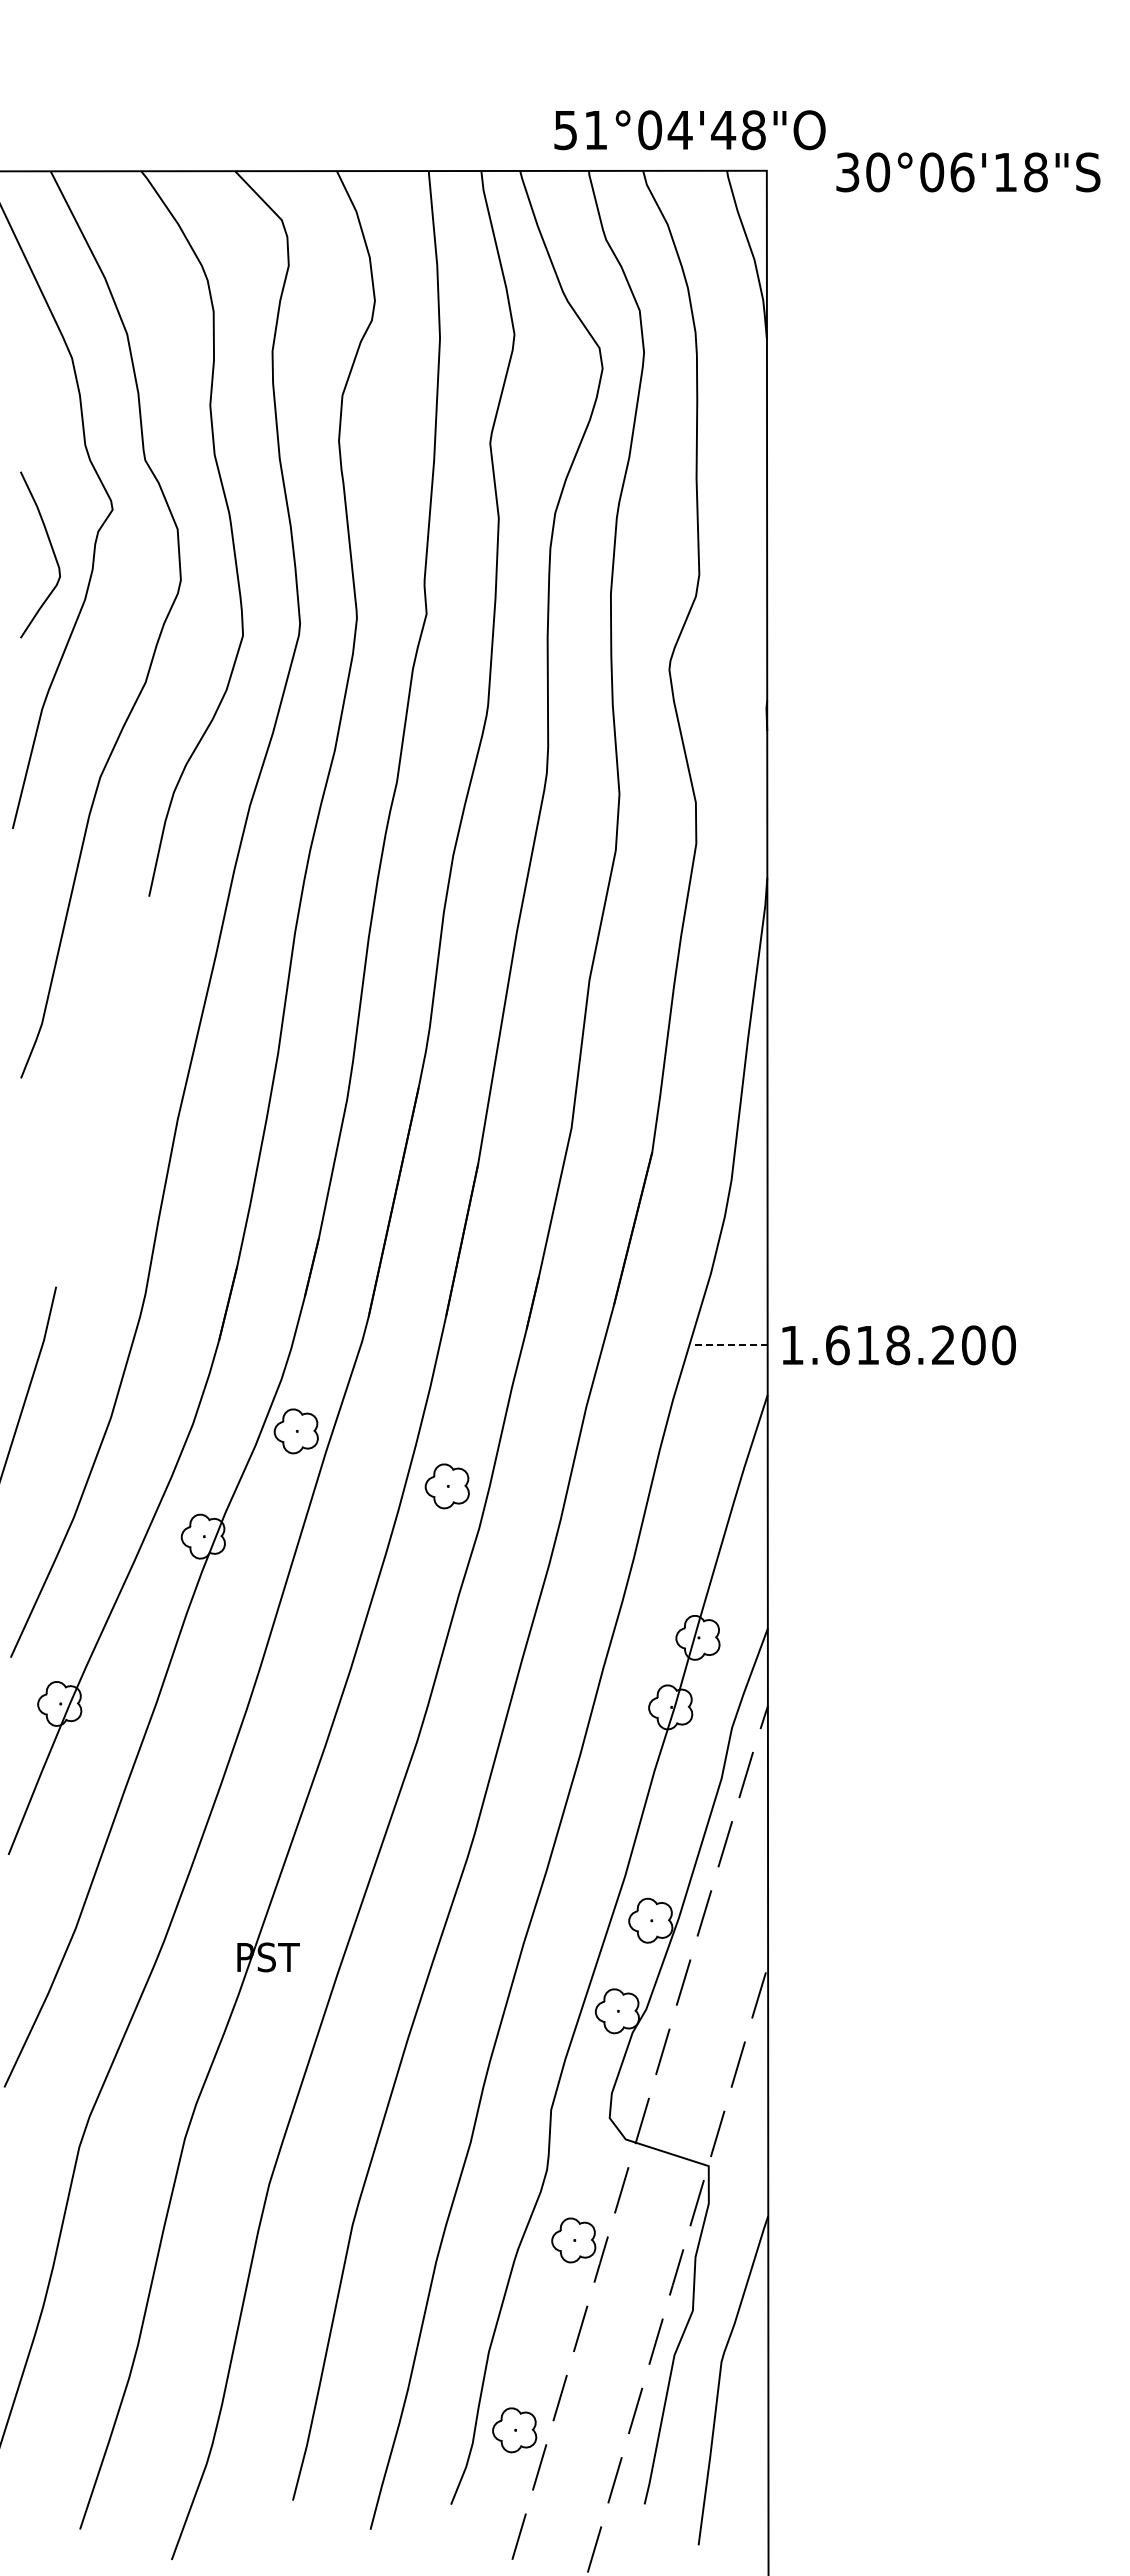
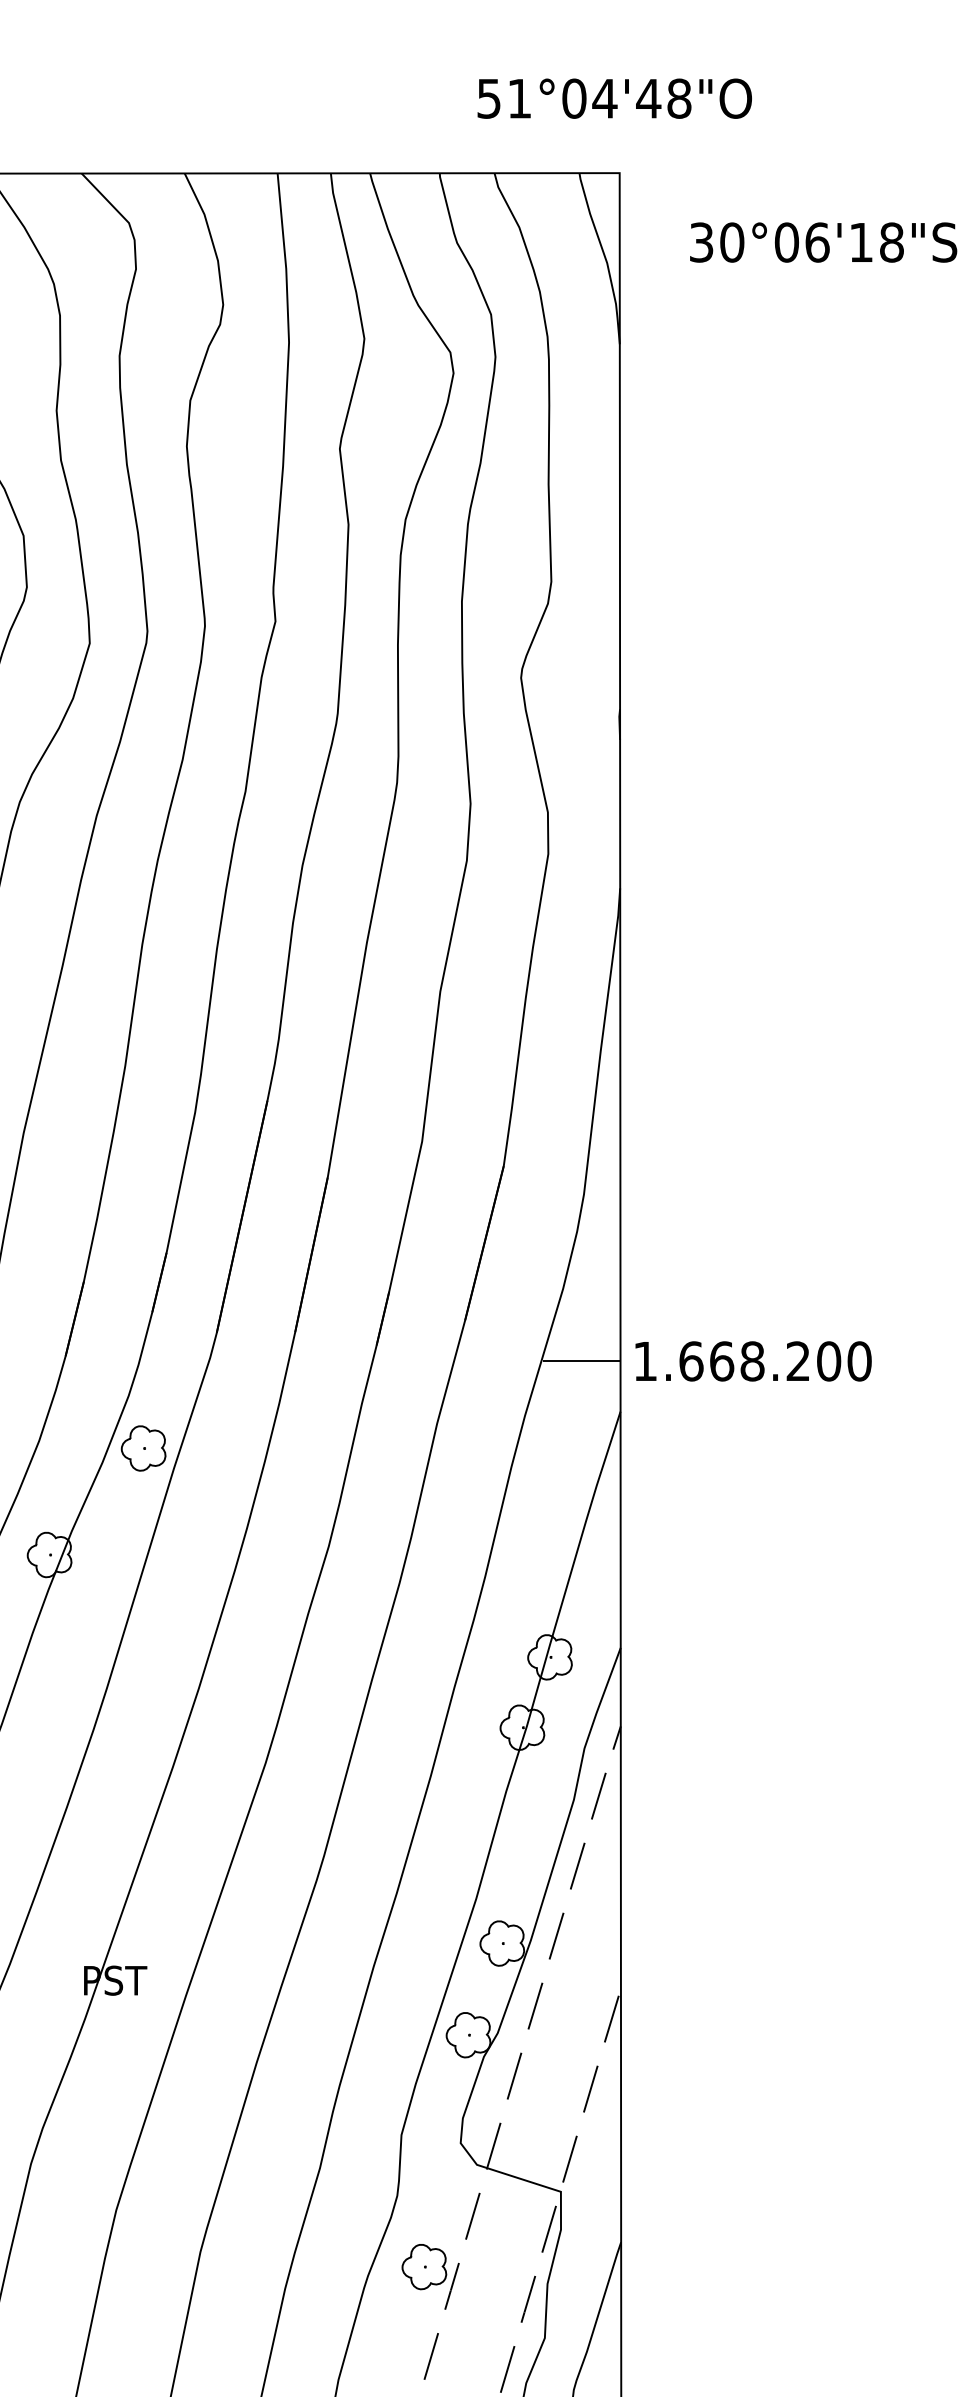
text: (689, 130) -> (614, 98), moved
text: (968, 172) -> (823, 242), moved
line: (729, 1345) -> (581, 1361), dashed -> solid
text: (868, 1345) -> (722, 1361), 1.618.200 -> 1.668.200
part: (446, 1486) -> (295, 1504), removed

